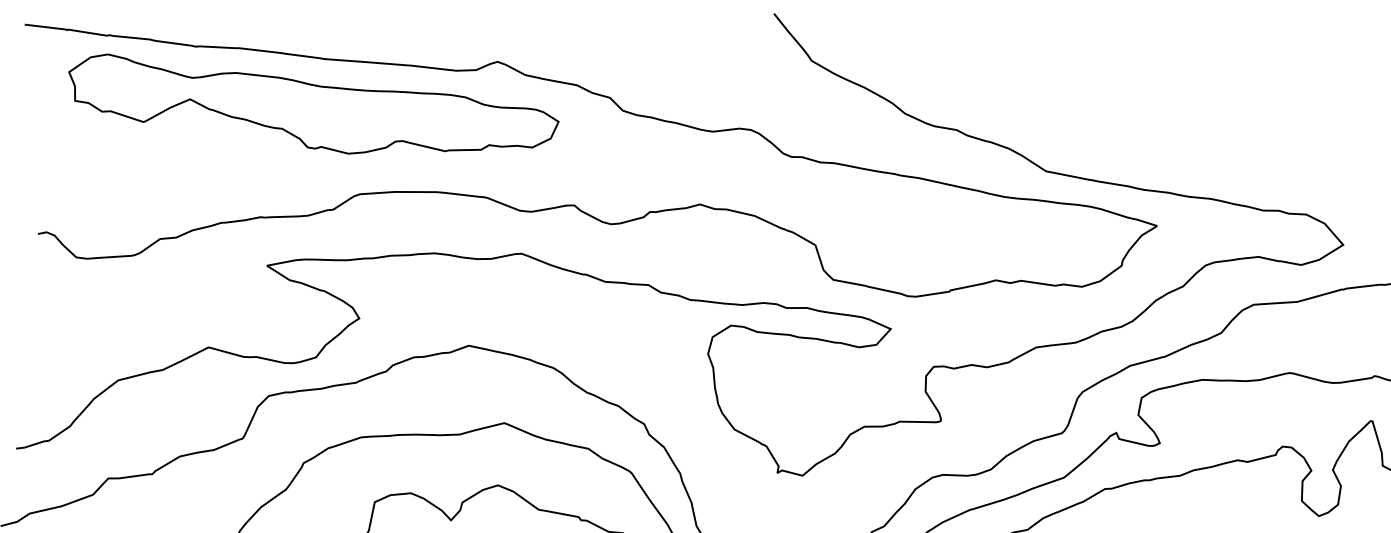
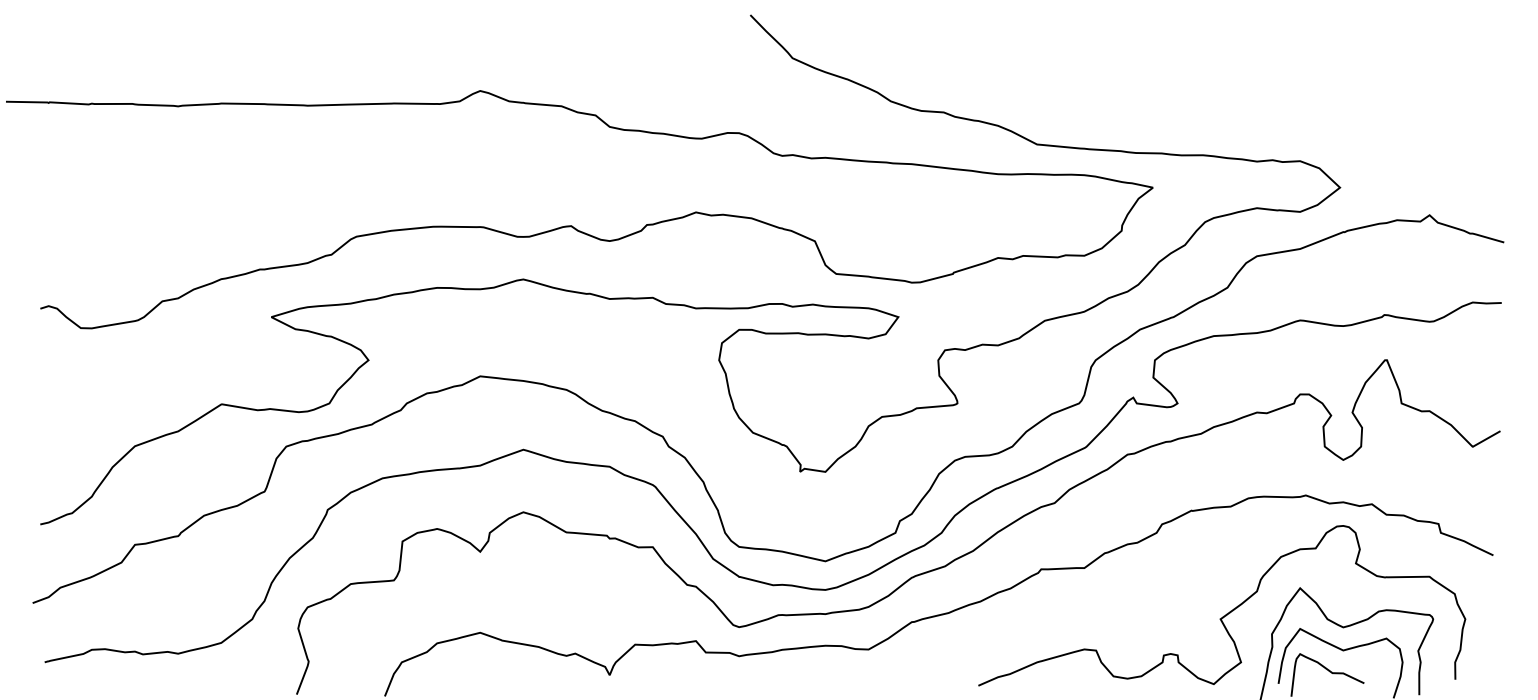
part: (311, 112) -> (300, 160), removed

